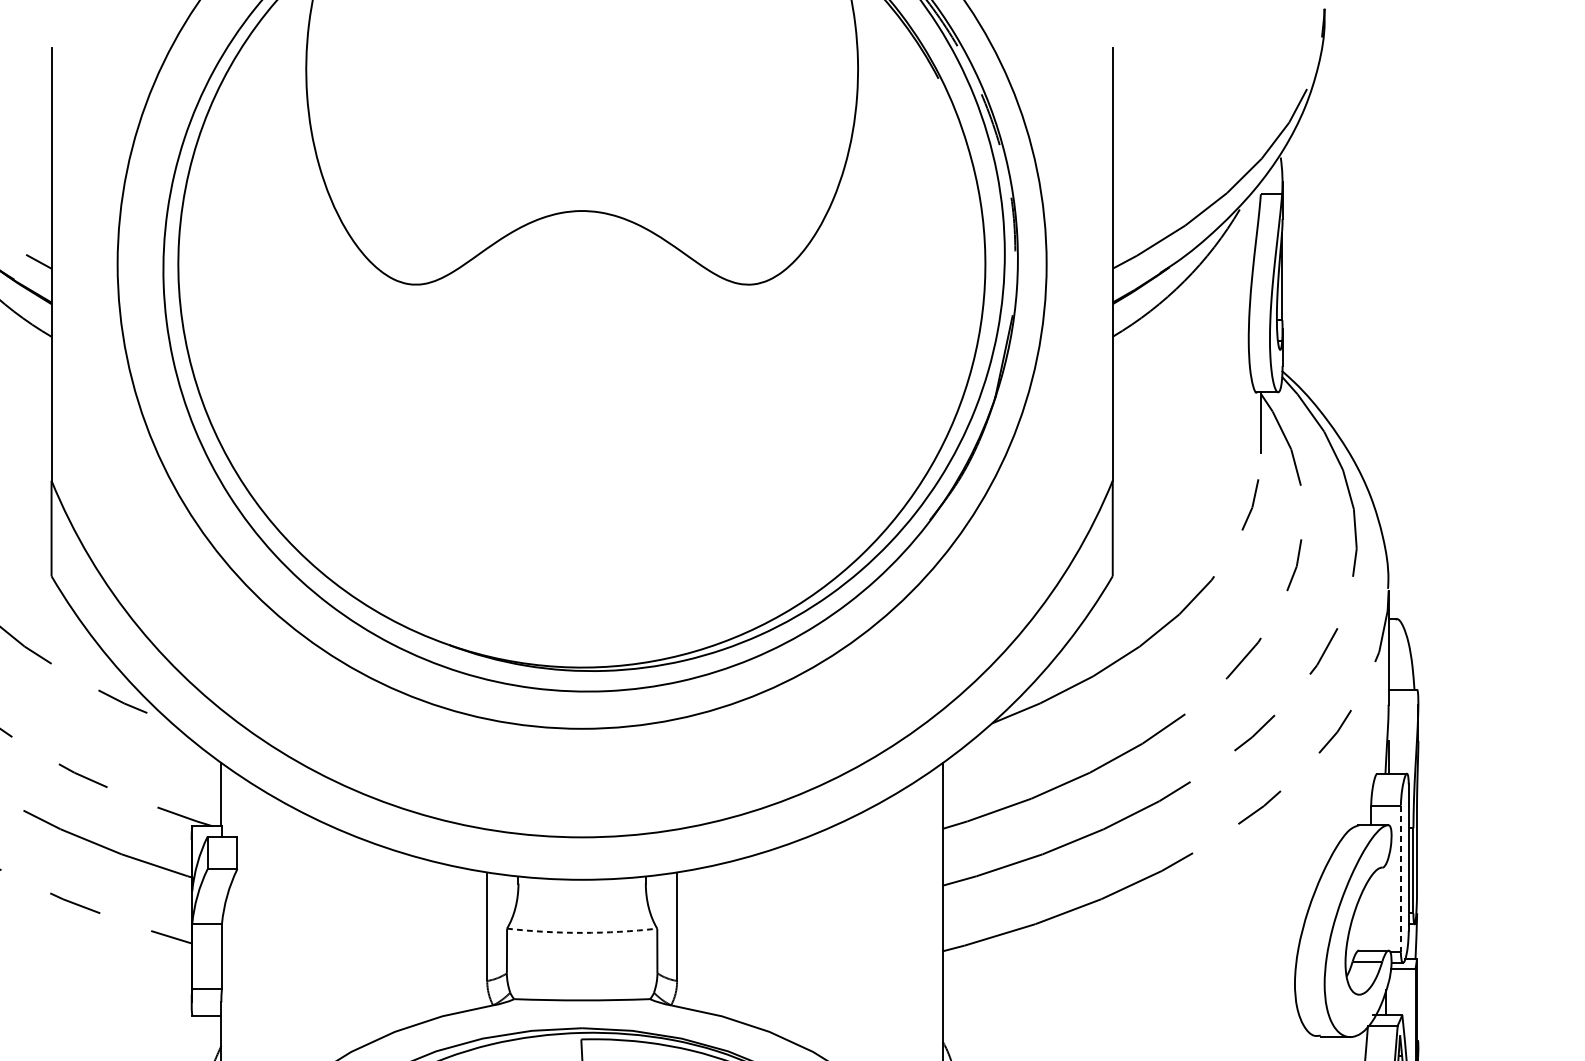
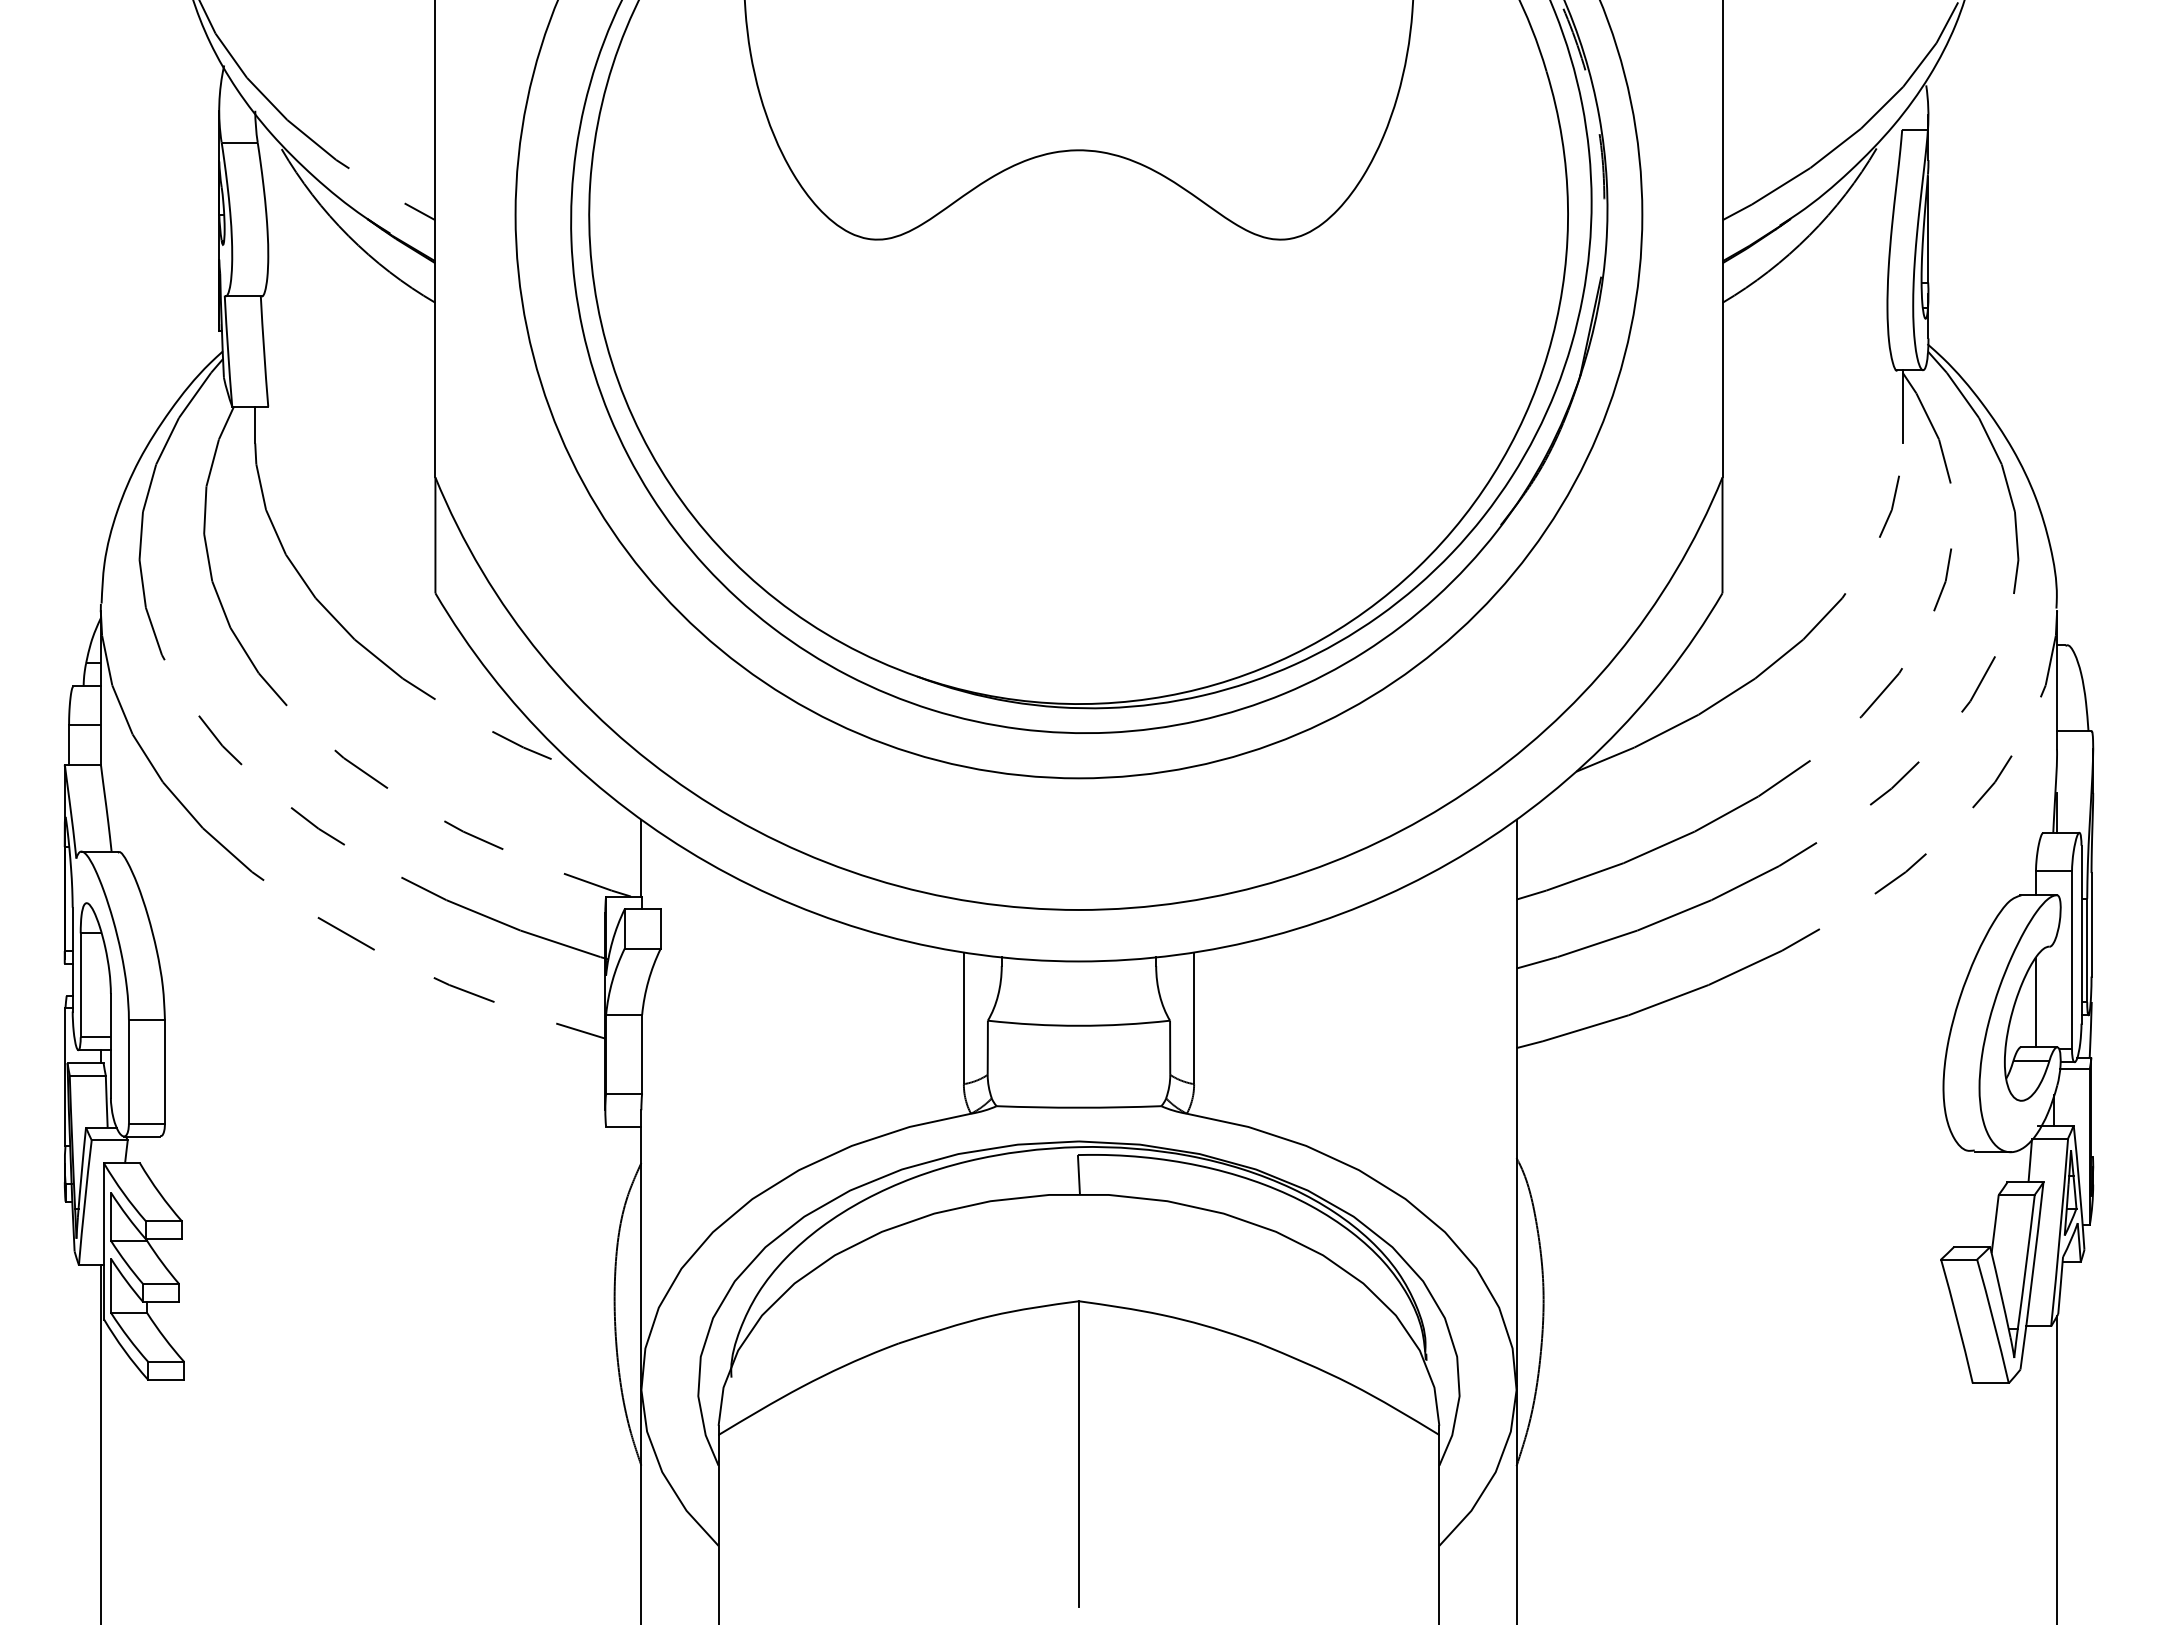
line: (1401, 879) -> (2072, 960), dashed -> solid
line: (1370, 913) -> (2035, 1002), added
arc: (581, 932) -> (1078, 1025), dashed -> solid

